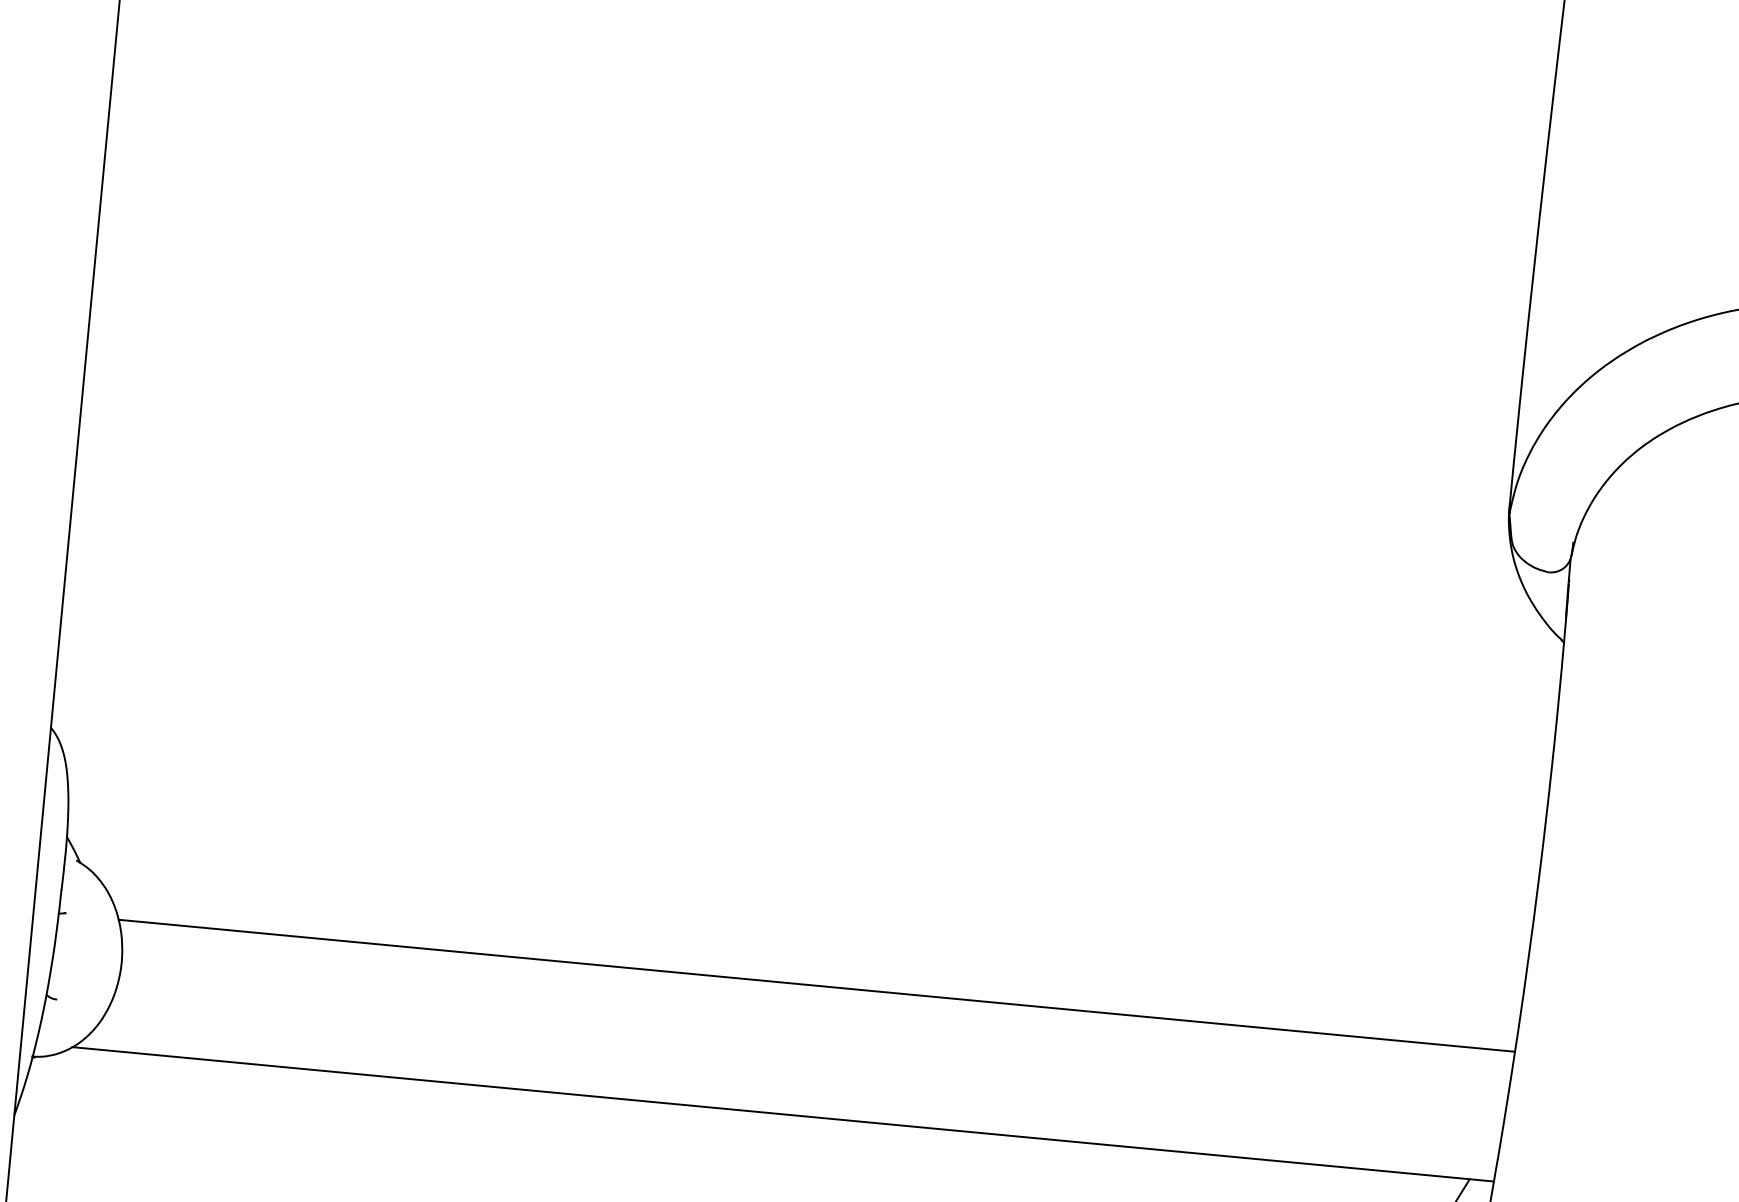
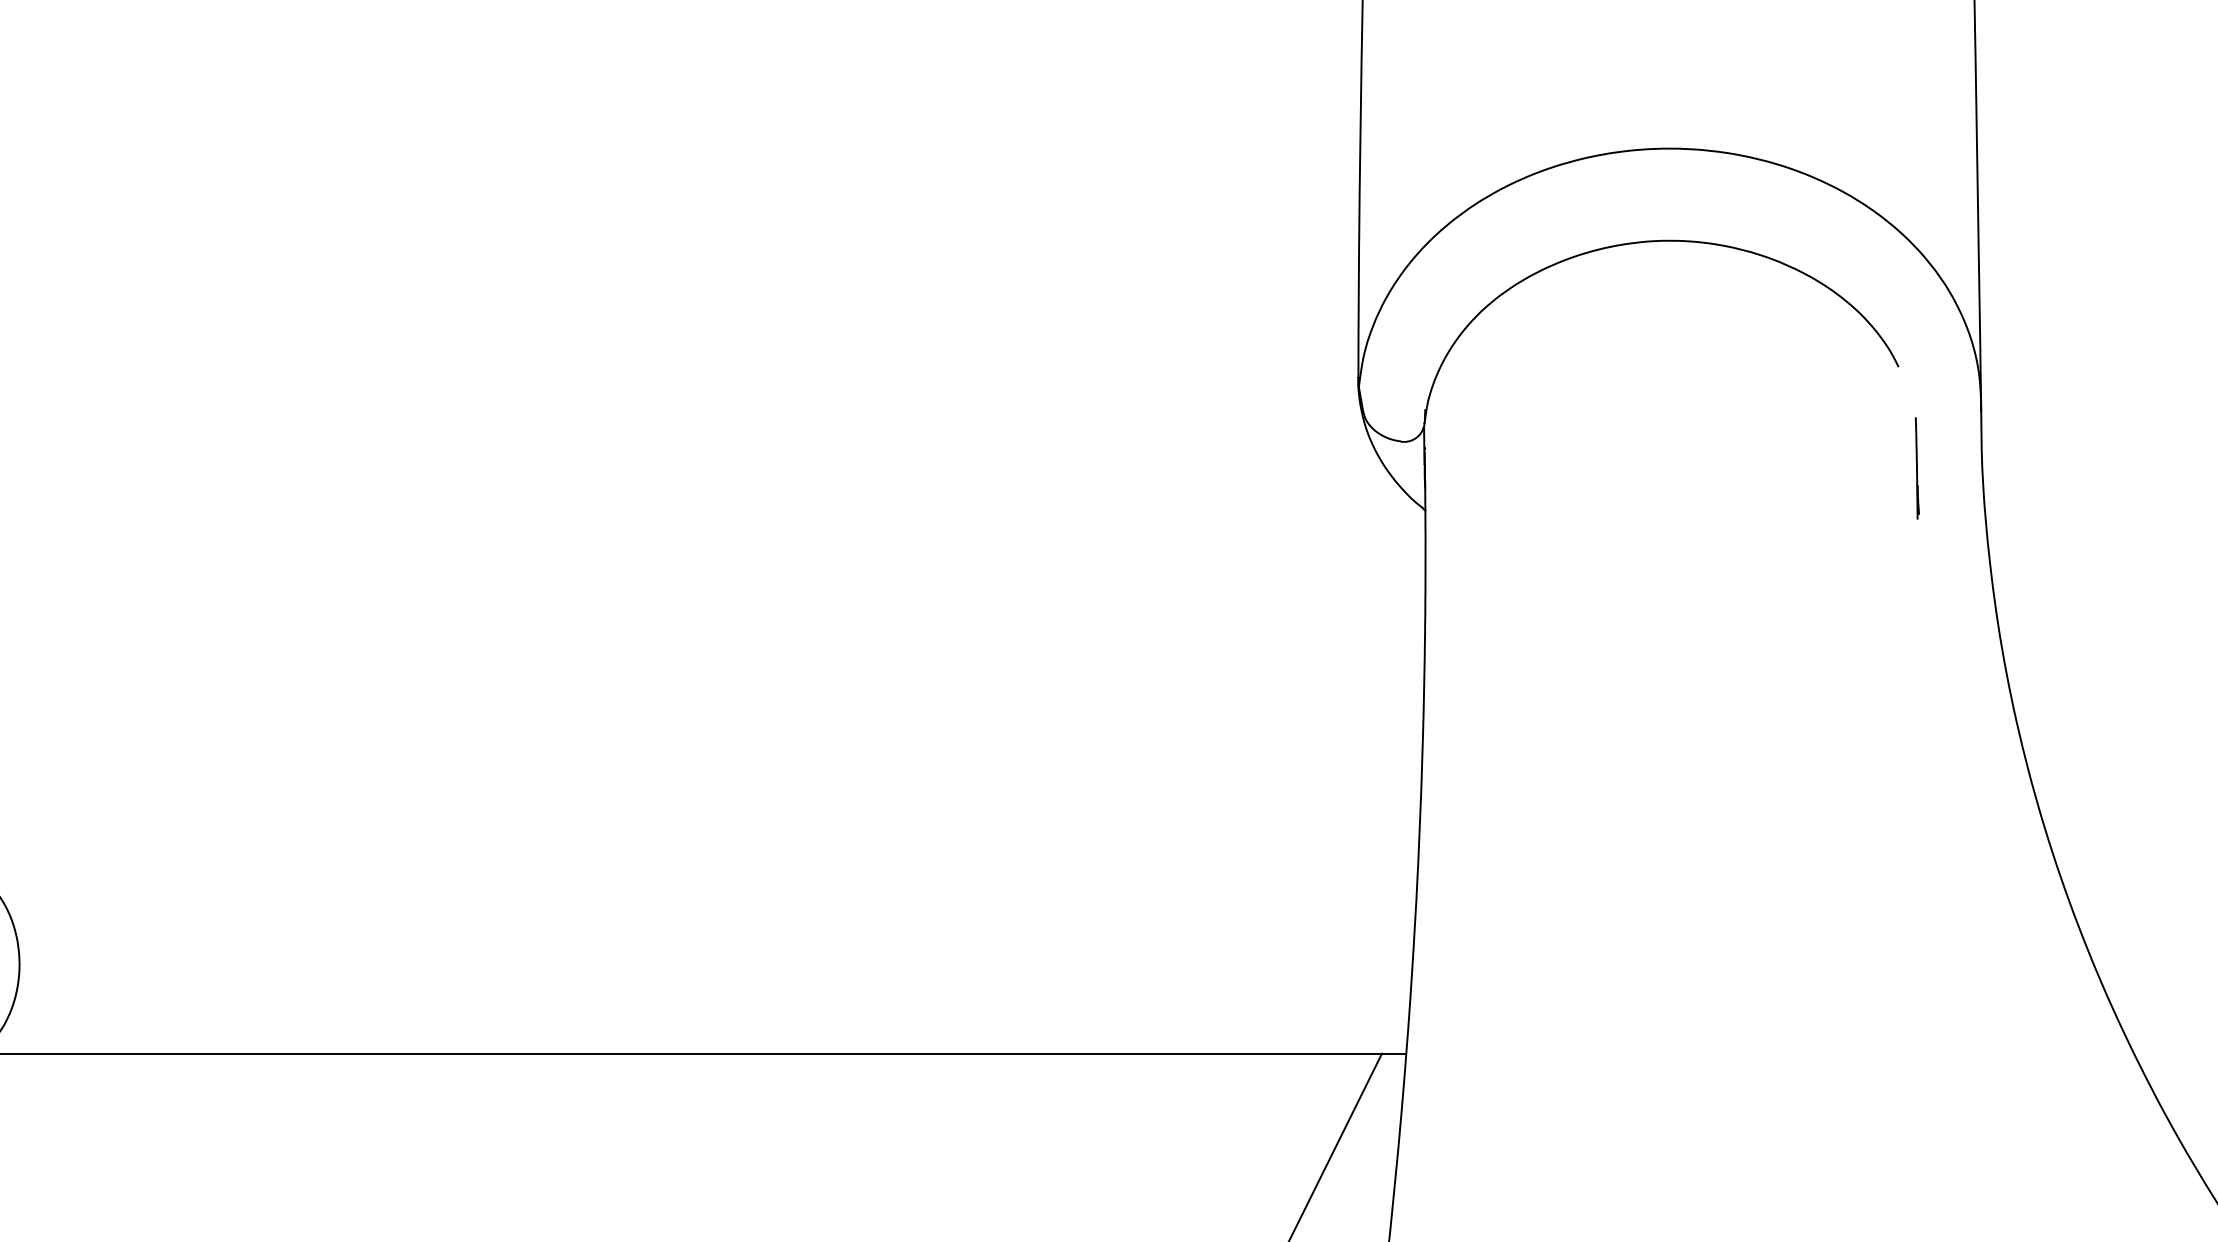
line: (816, 985) -> (713, 922), removed

